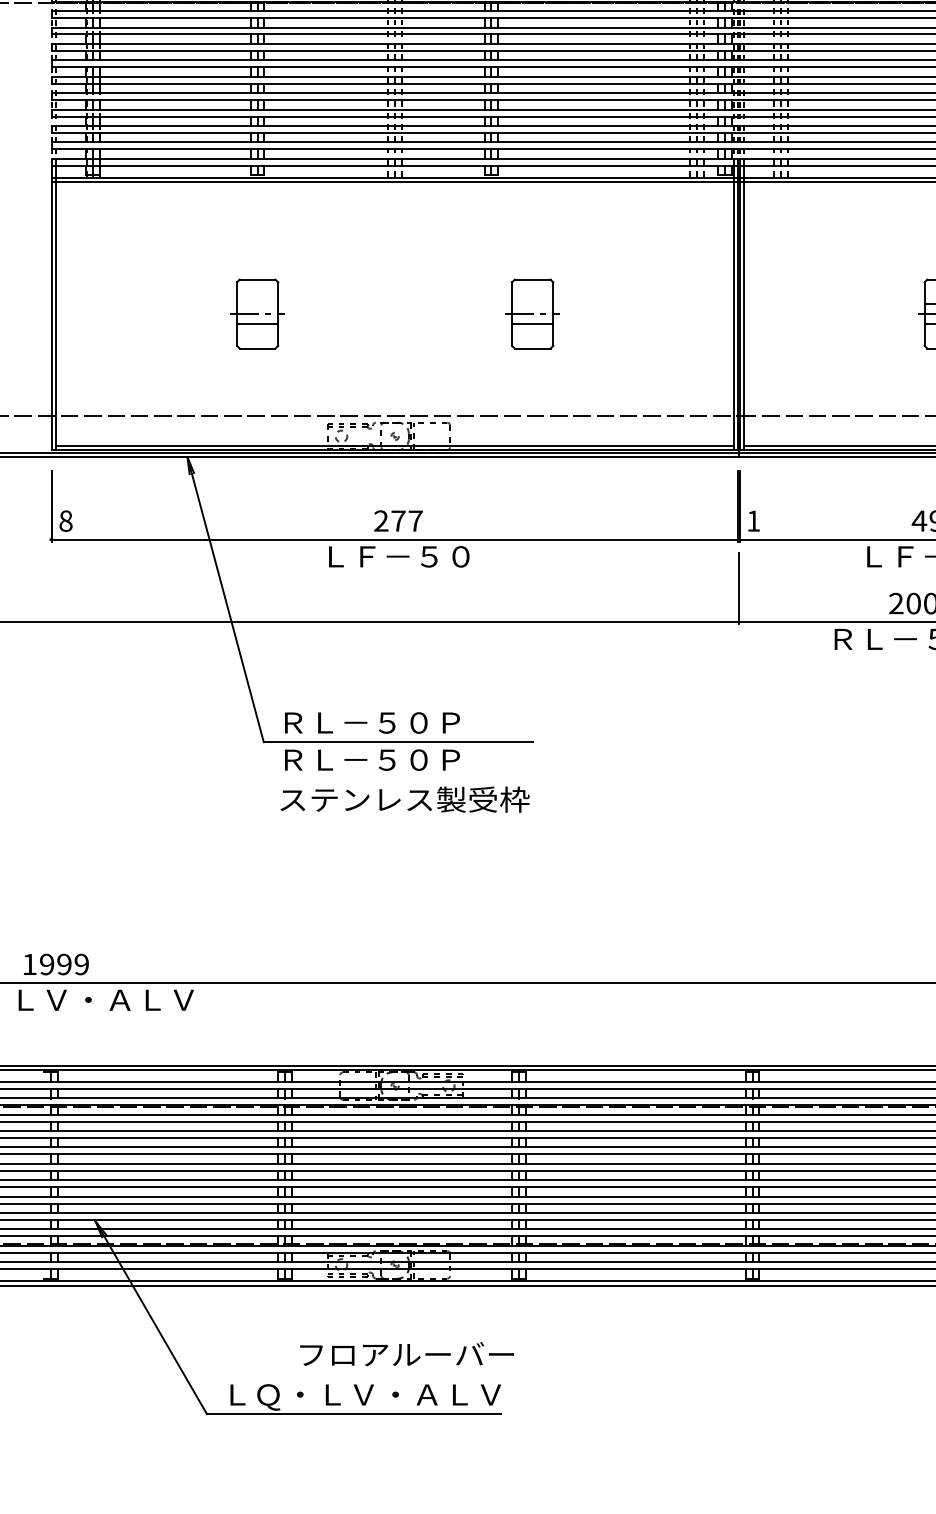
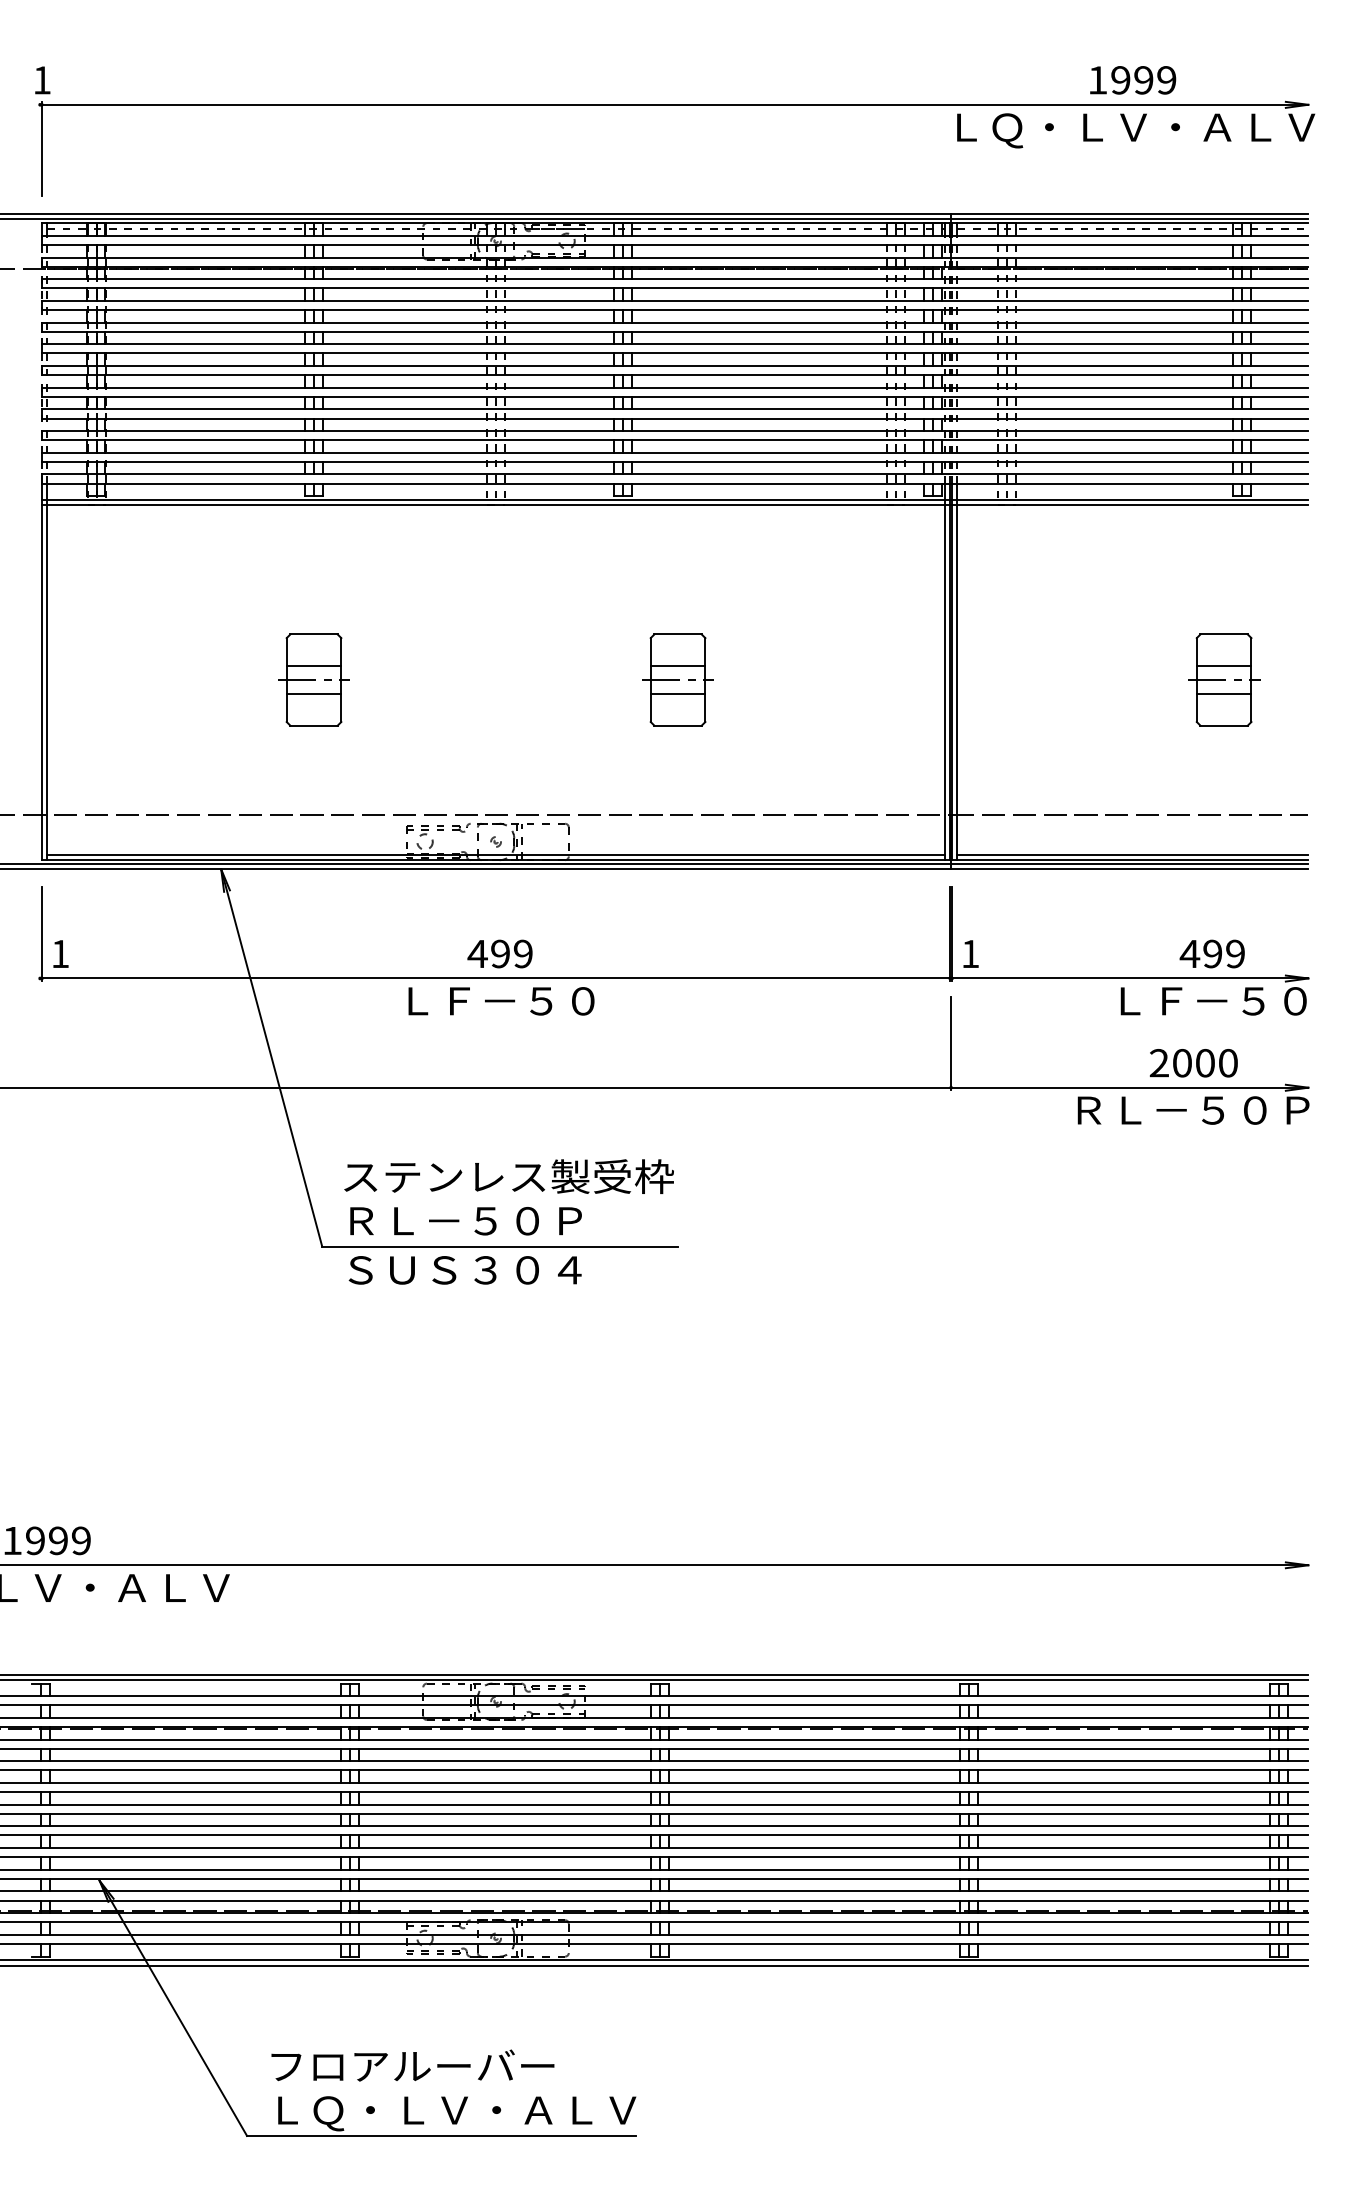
line: (257, 303) -> (313, 666), added
line: (532, 303) -> (677, 666), added
text: (66, 520) -> (60, 953), 8 -> 1
text: (397, 520) -> (499, 953), 277 -> 499
text: (371, 760) -> (464, 1270), ＲＬ－５０Ｐ -> ＳＵＳ３０４
text: (404, 799) -> (508, 1176), moved
text: (406, 1354) -> (412, 2065), moved

